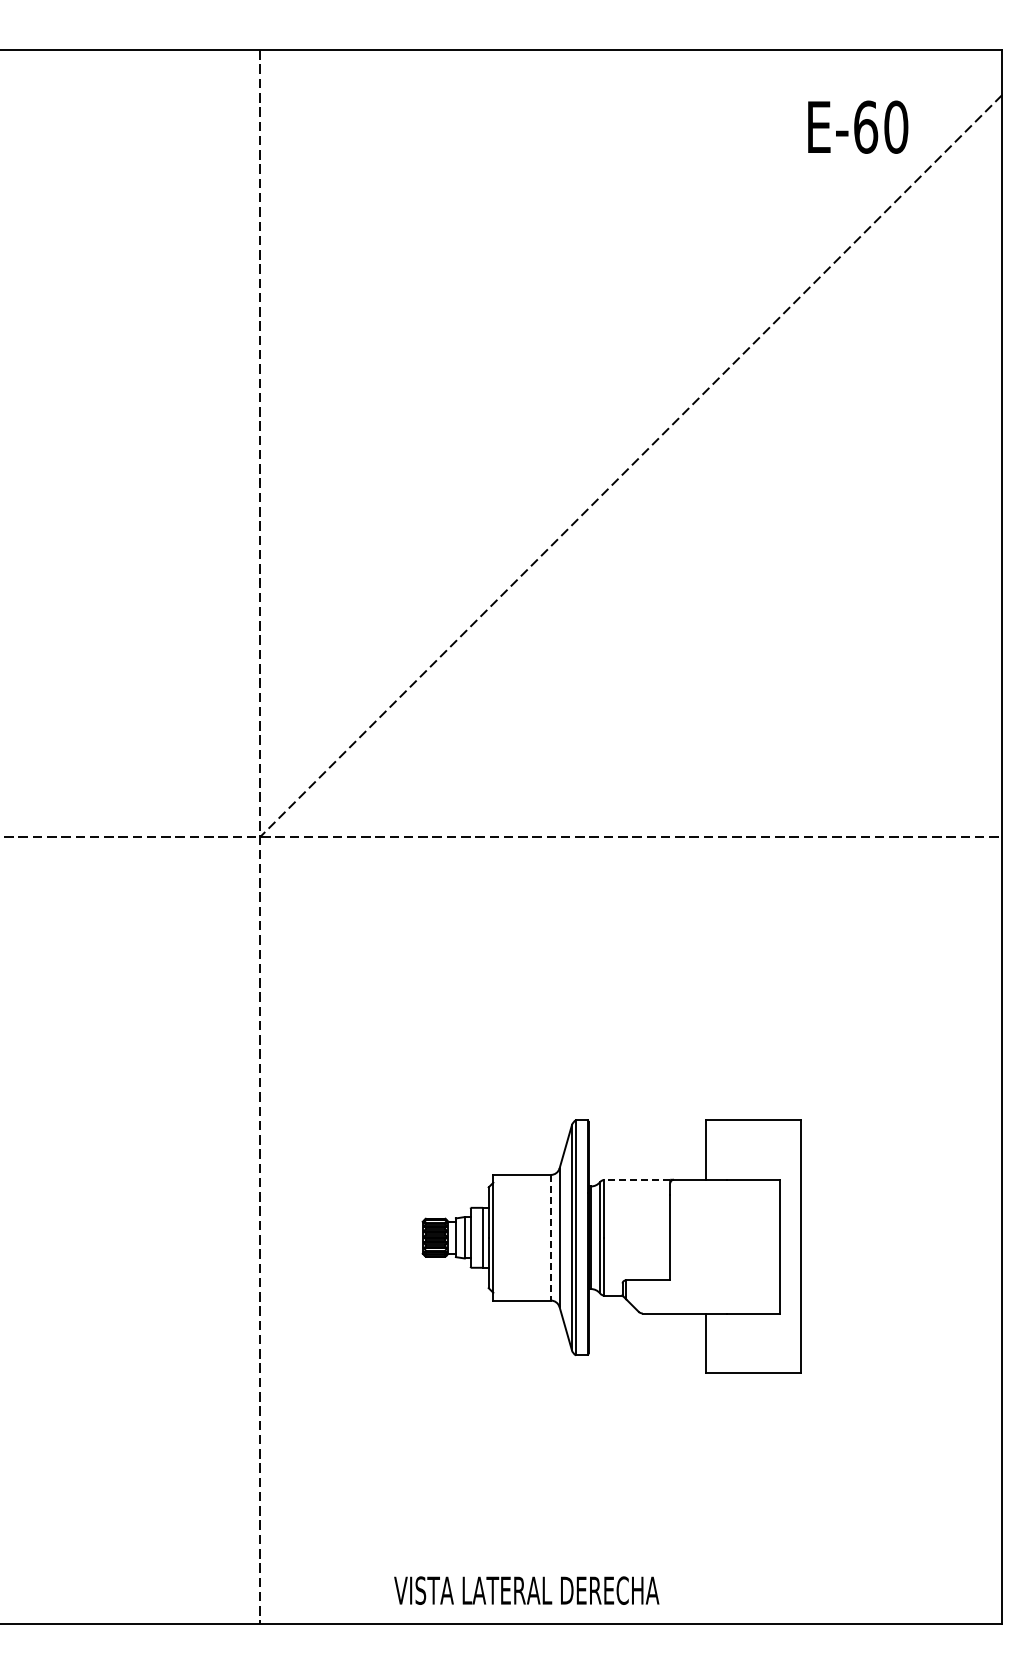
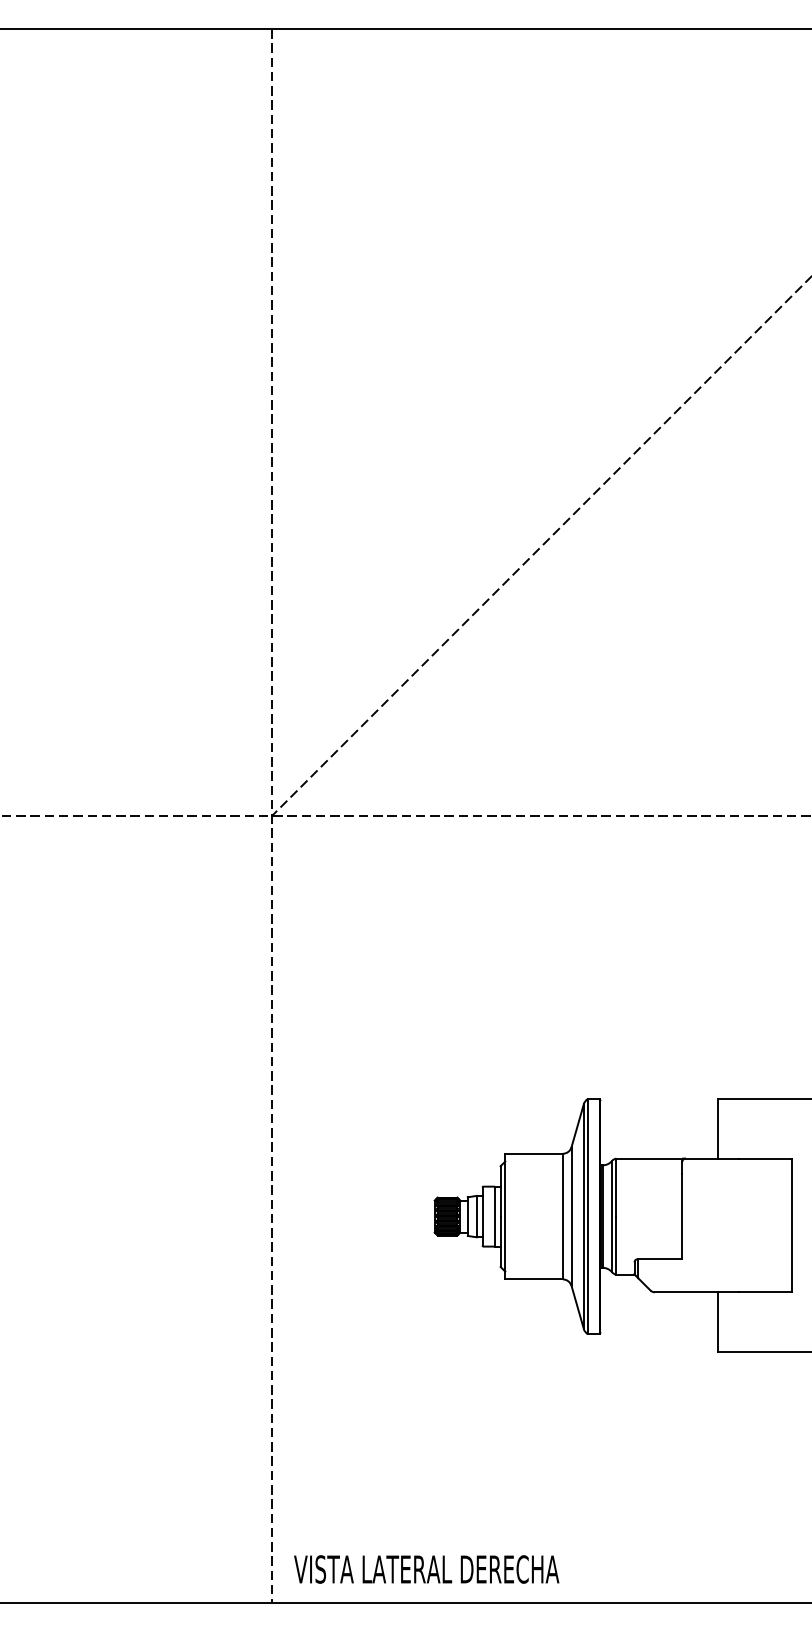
line: (637, 1179) -> (649, 1158), dashed -> solid
line: (550, 1237) -> (562, 1216), dashed -> solid
text: (526, 1590) -> (426, 1569), moved

